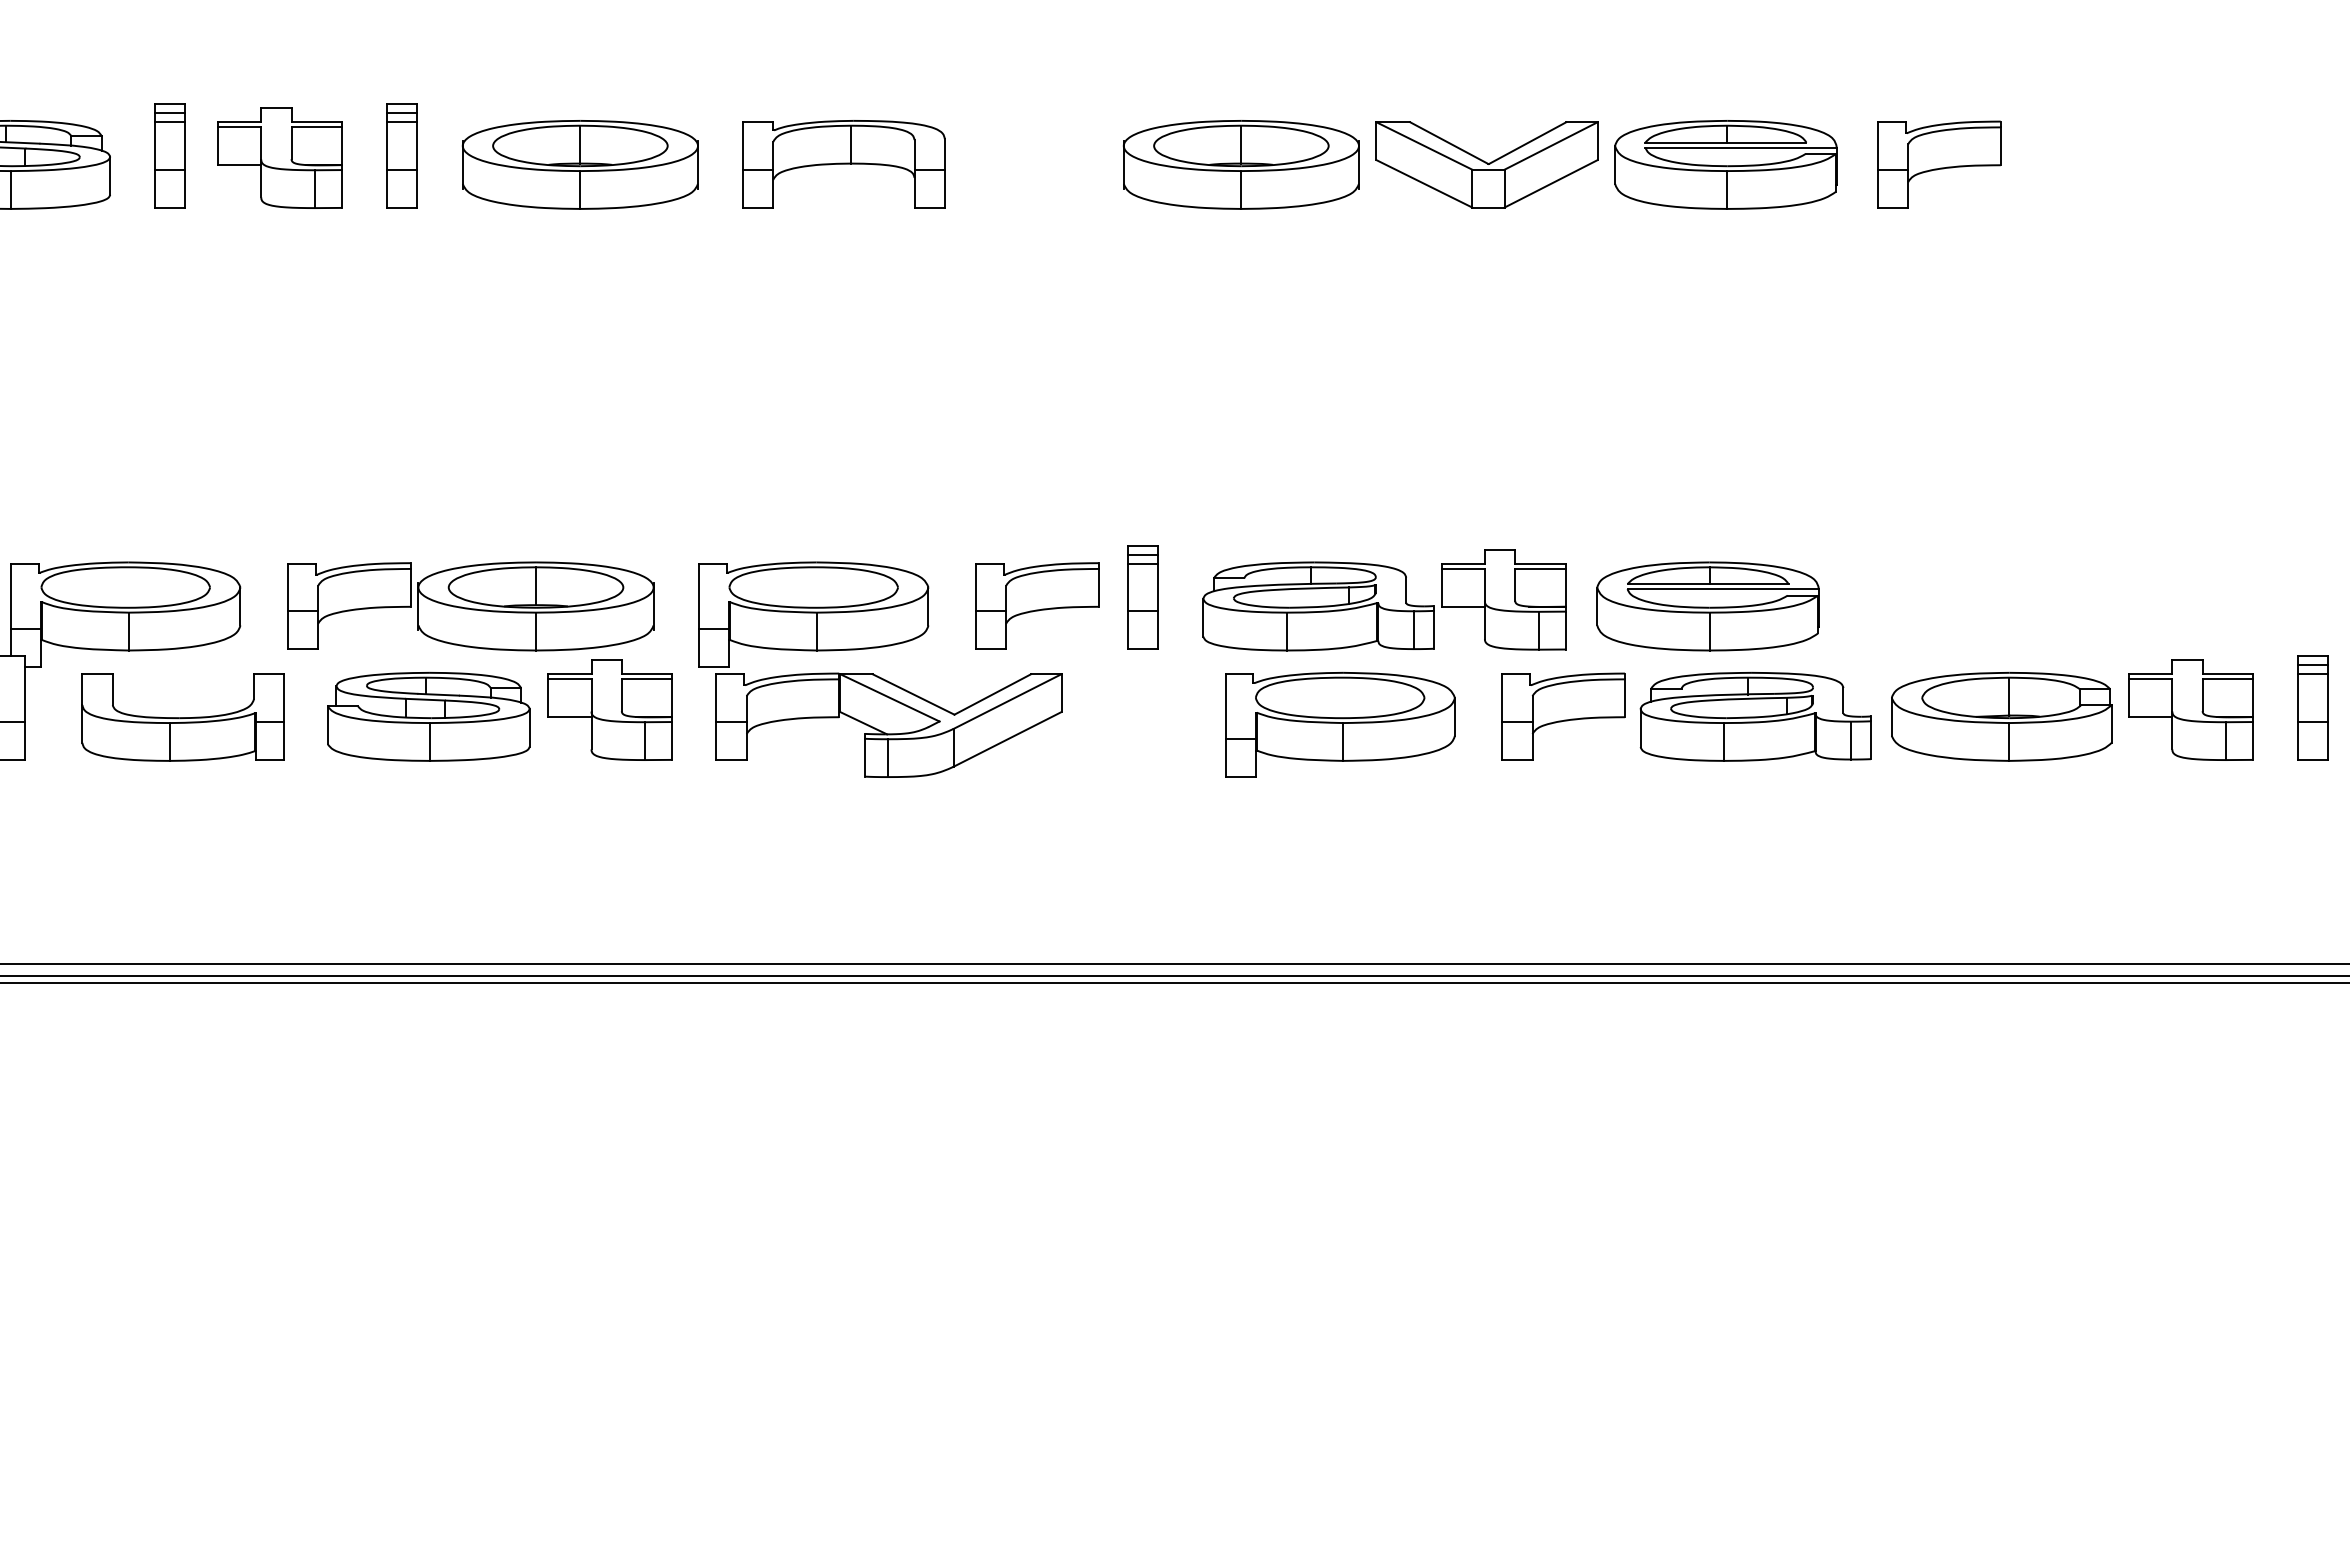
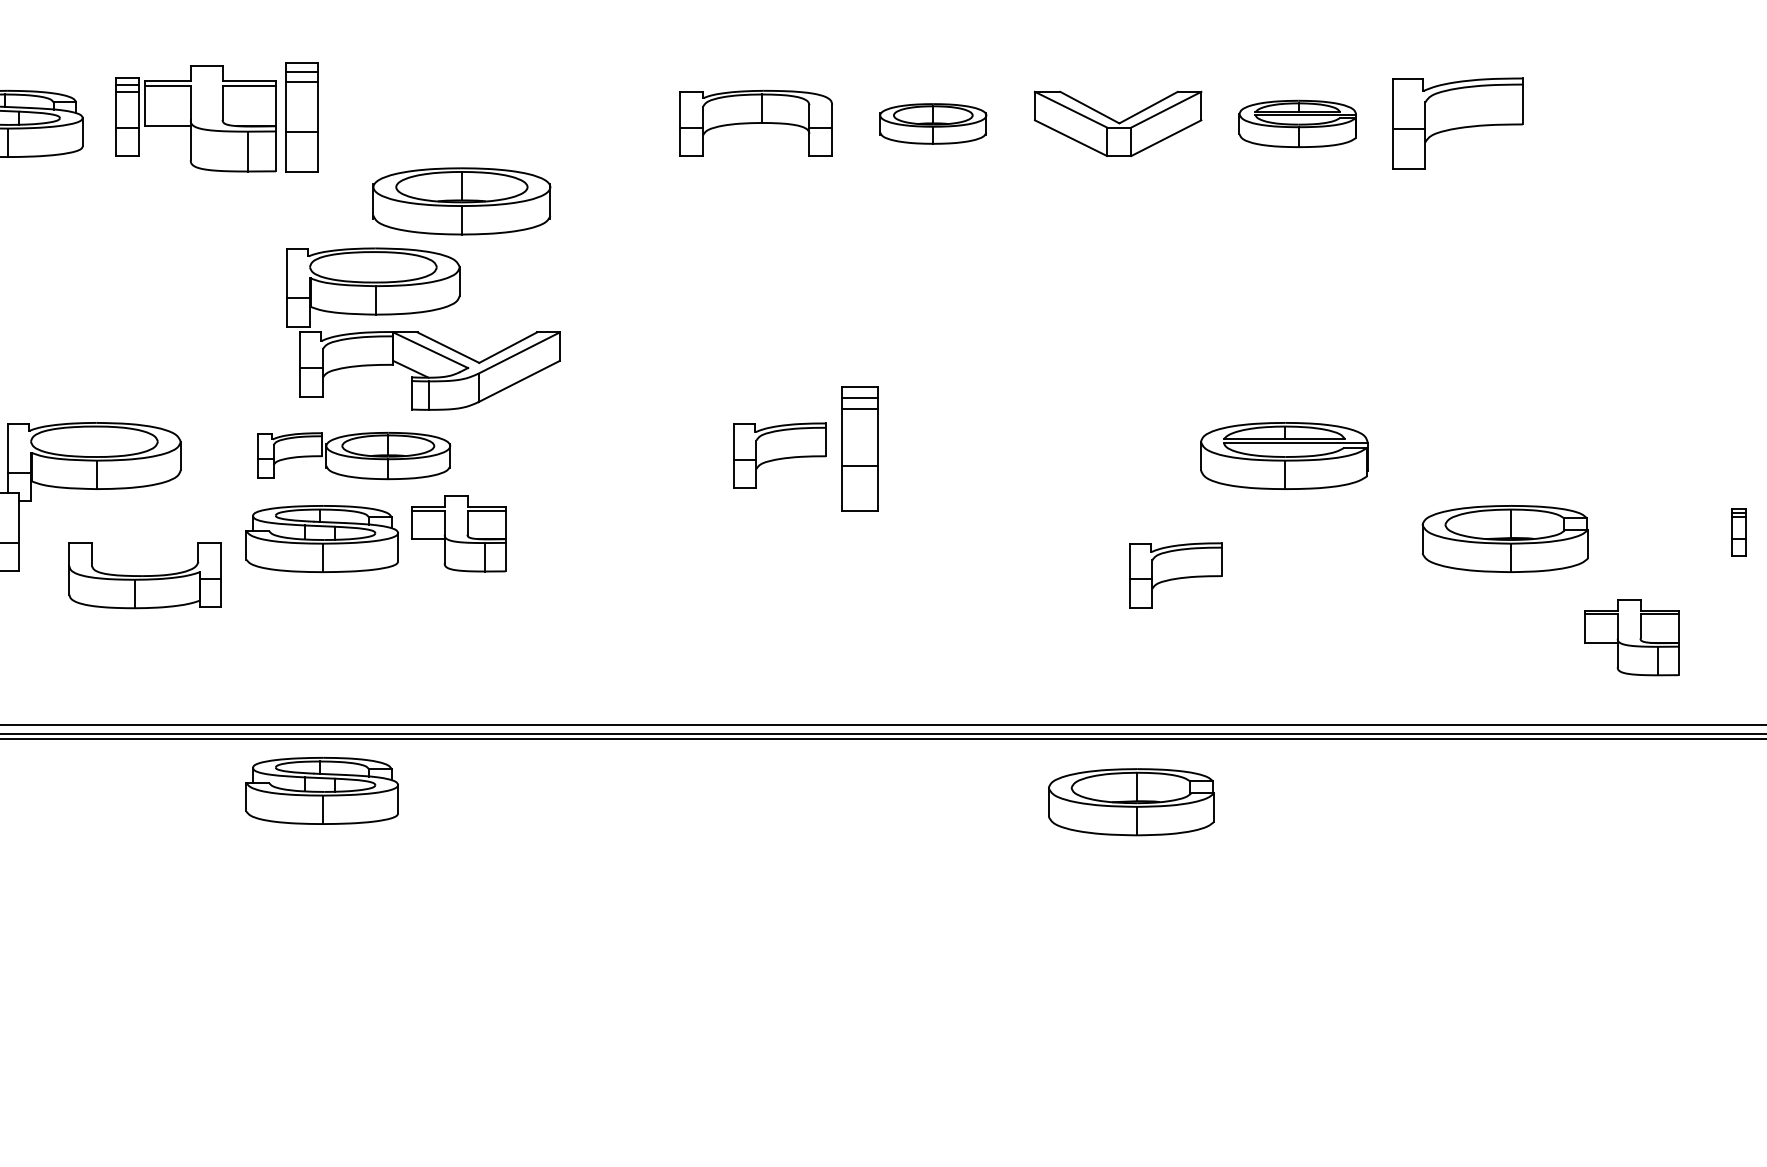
part: (401, 155) -> (301, 116), size x1.4
part: (279, 157) -> (210, 118), size x1.4
part: (579, 164) -> (461, 201), moved
part: (843, 164) -> (756, 123), moved
part: (1240, 164) -> (932, 123), size x0.6
part: (1725, 164) -> (1297, 123), size x0.7
part: (1939, 164) -> (1458, 123), size x1.4
part: (1142, 597) -> (859, 449), size x1.6
part: (1384, 600) -> (1041, 451), removed
part: (470, 606) -> (353, 456), size x0.7
part: (877, 675) -> (421, 333), moved
part: (2312, 707) -> (1738, 531), size x0.6
part: (2190, 709) -> (1631, 637), moved
part: (1563, 716) -> (1175, 575), moved
part: (1755, 716) -> (1320, 538), removed
part: (182, 717) -> (144, 575), moved
part: (1340, 724) -> (1007, 544), removed
part: (428, 1051) -> (322, 790), added
part: (1504, 1066) -> (1131, 801), added

